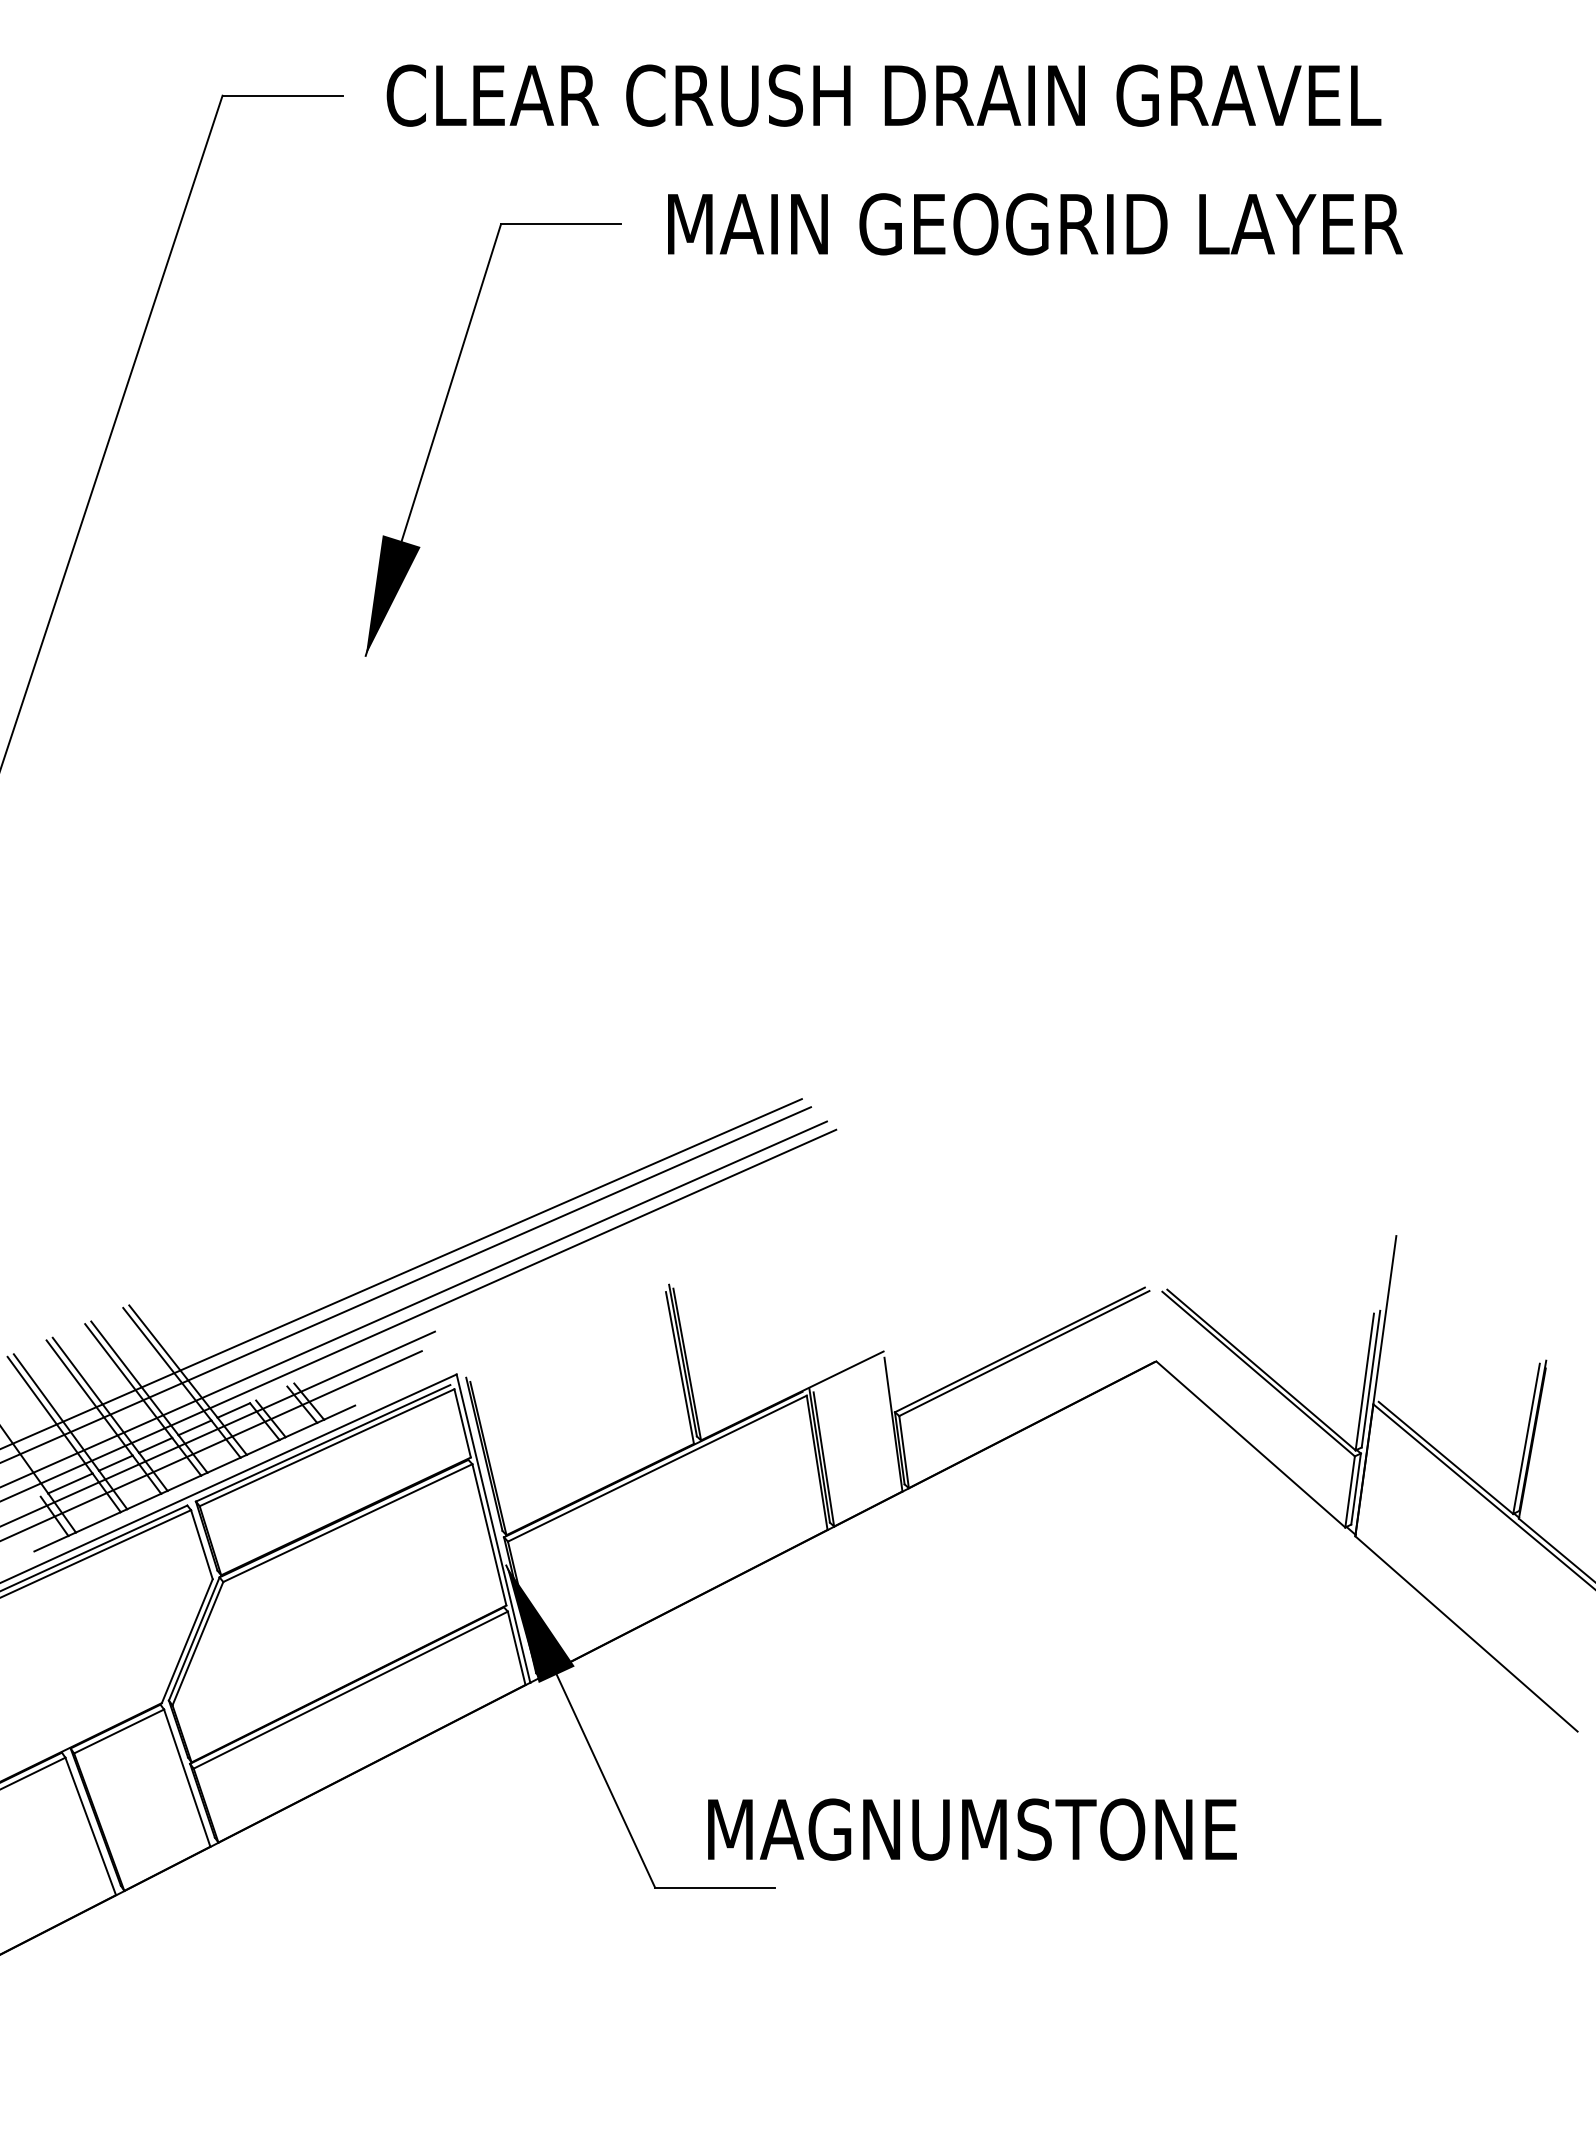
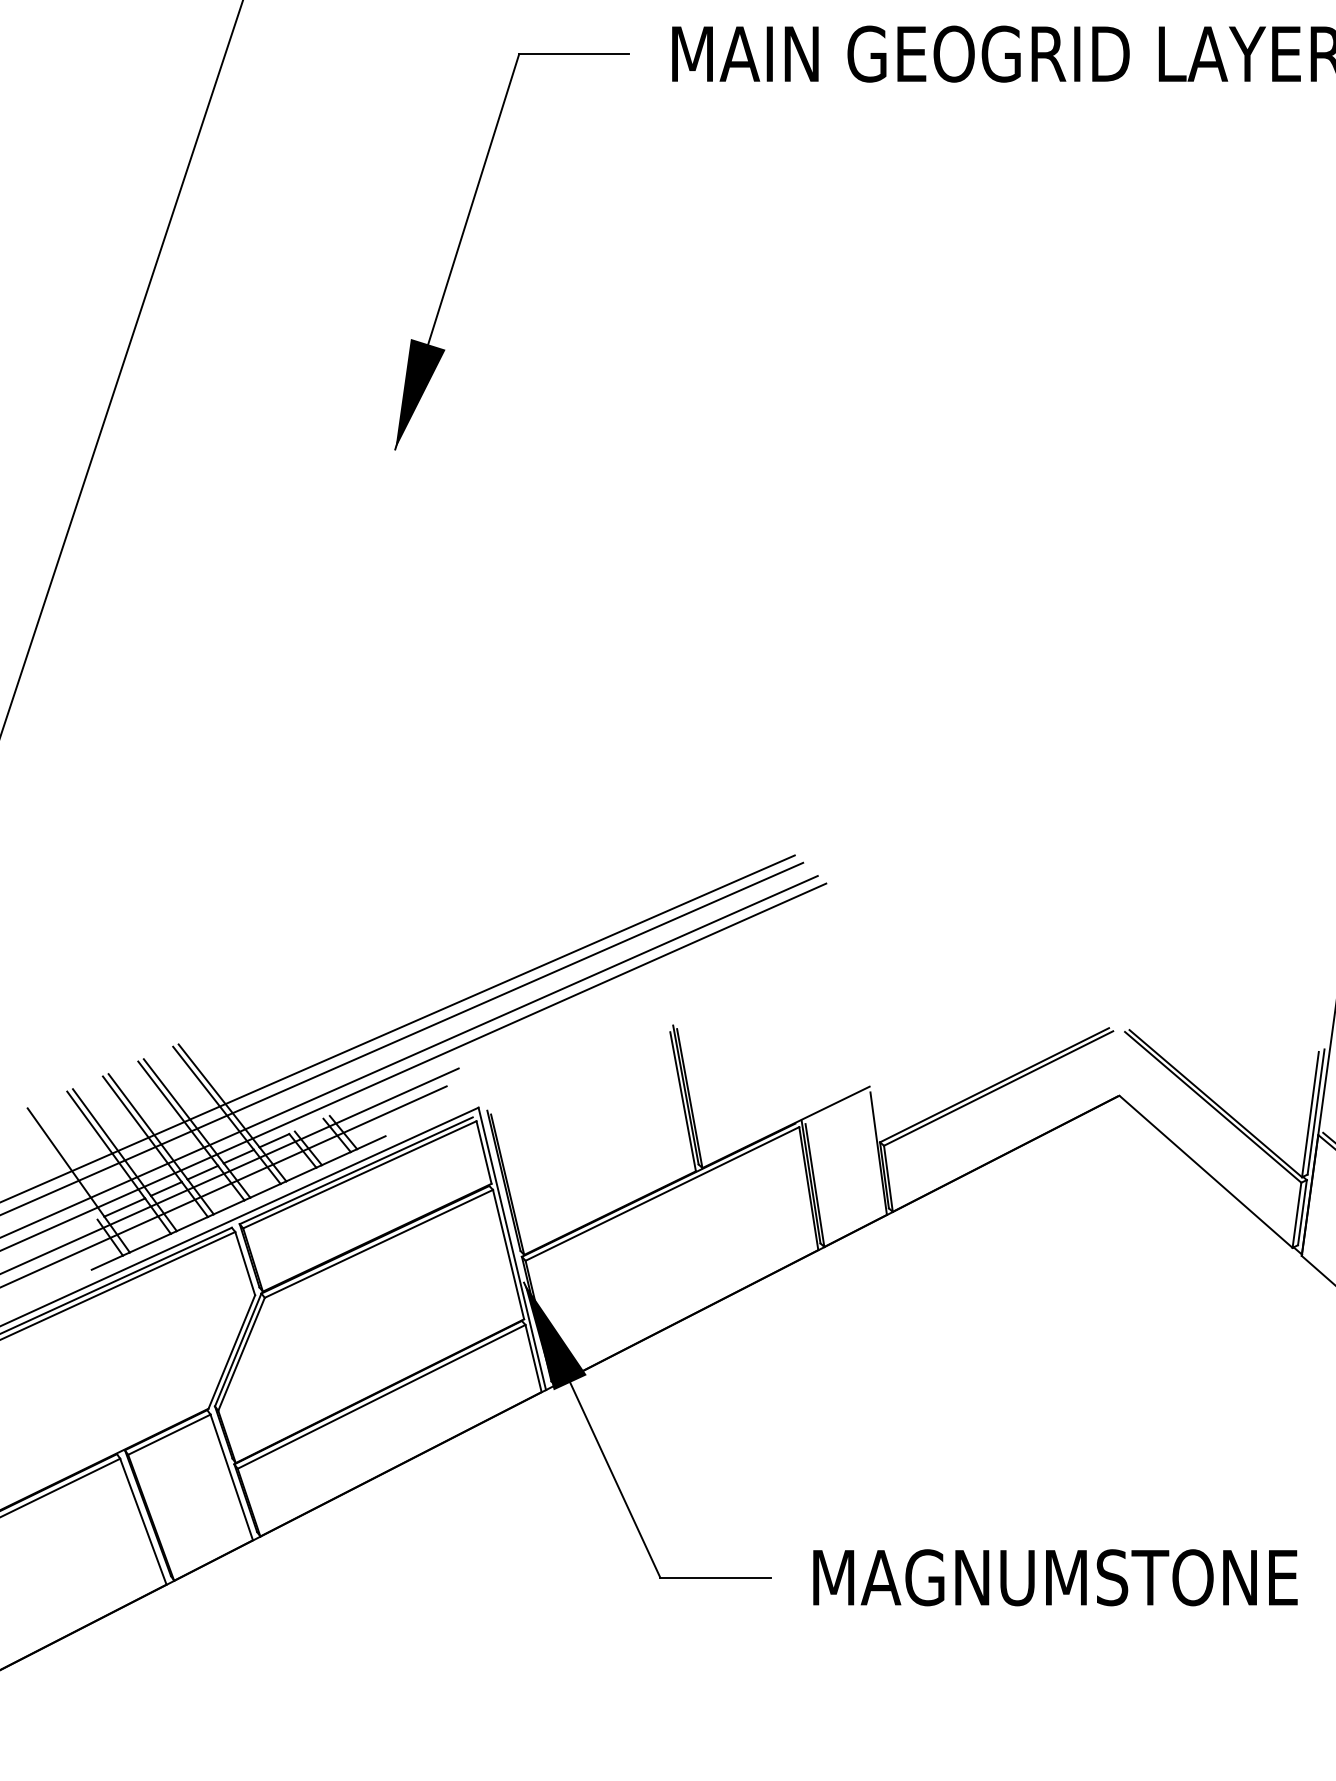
text: (972, 1829) -> (1055, 1577), moved

